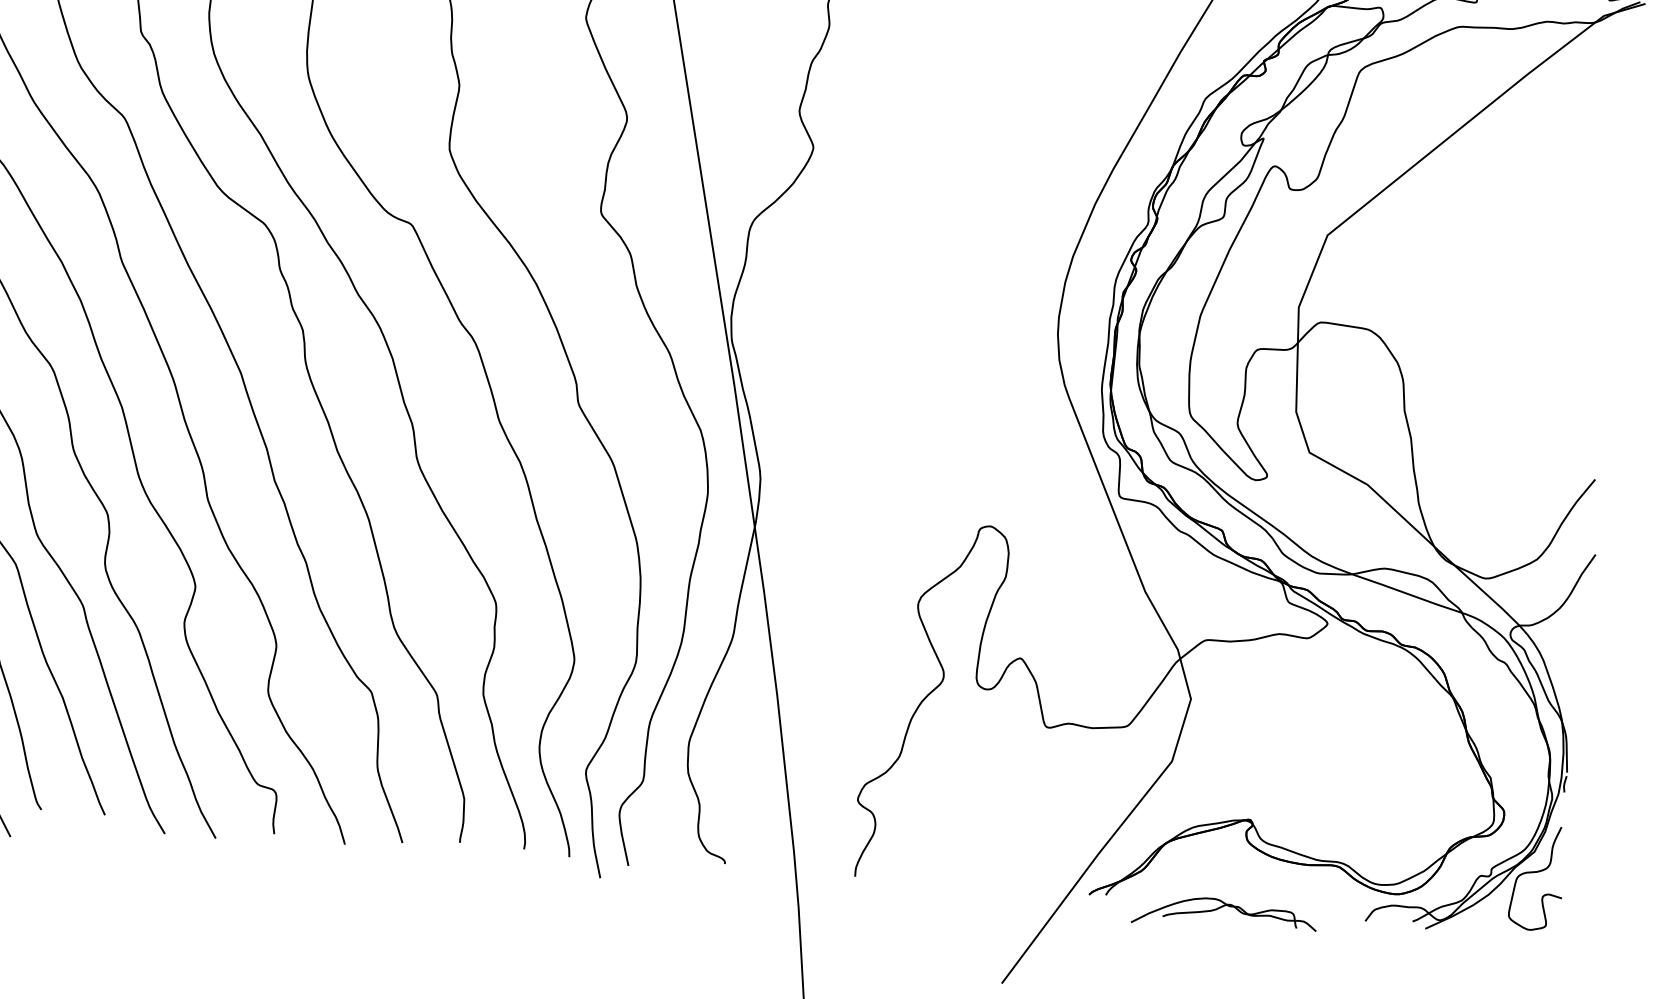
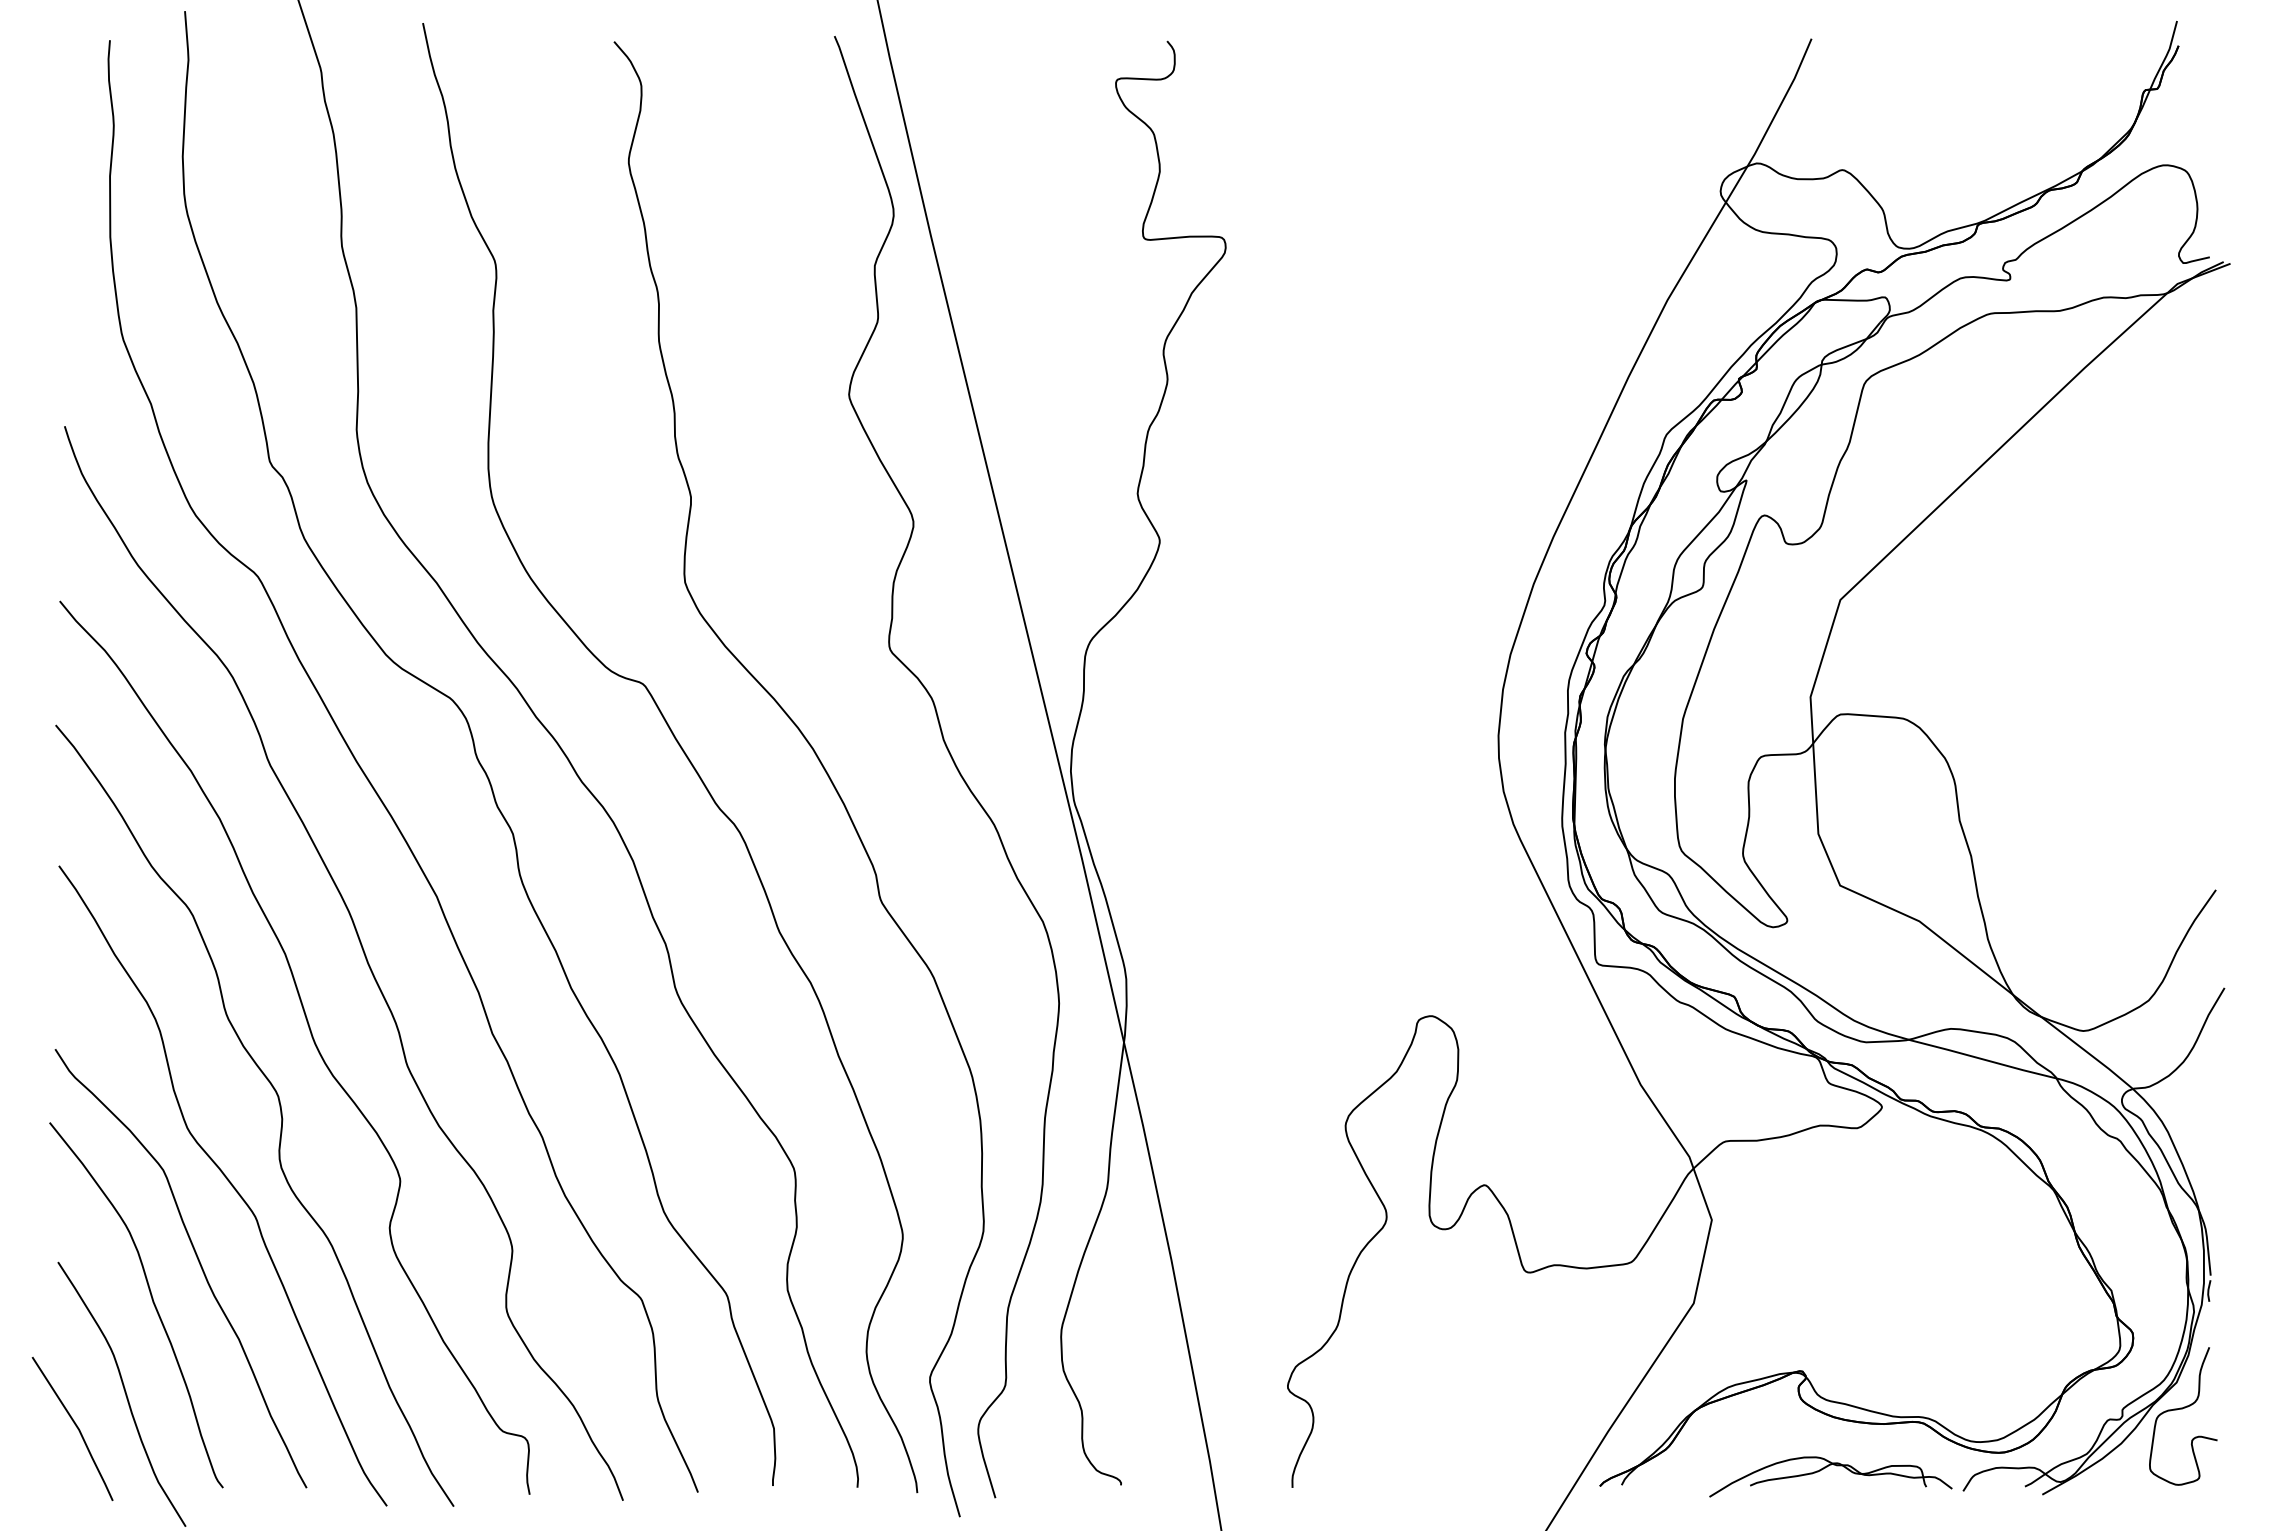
part: (1221, 908) -> (1825, 1468), moved

